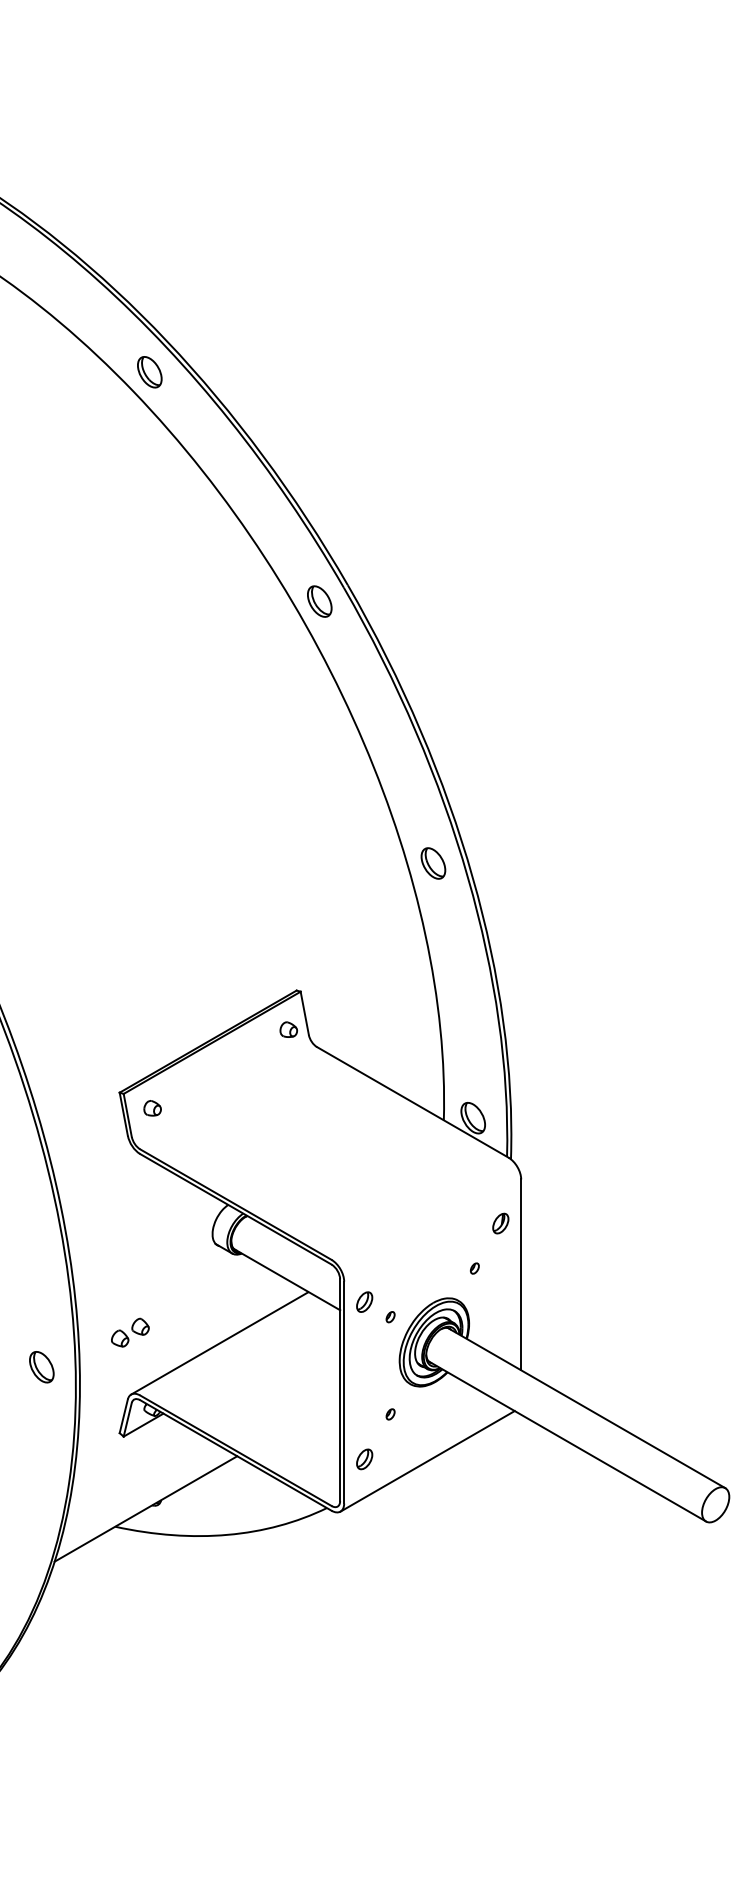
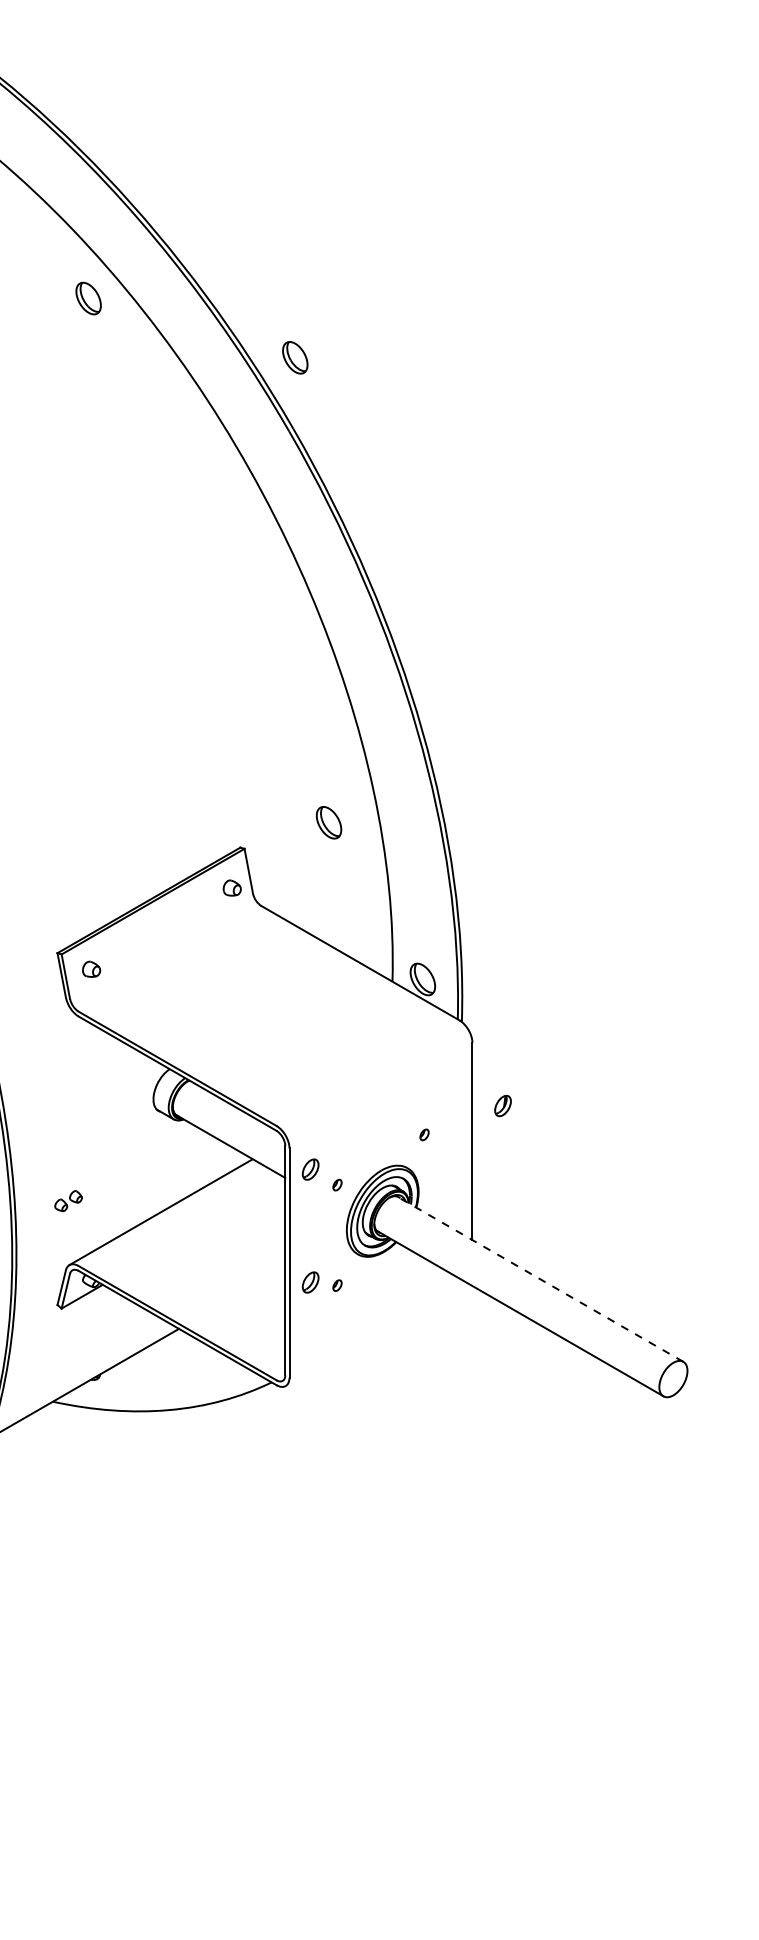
part: (149, 372) -> (88, 298), moved
part: (319, 601) -> (294, 357), moved
part: (433, 863) -> (329, 822), moved
part: (500, 1223) -> (502, 1105), moved
part: (130, 1332) -> (68, 1200), size x0.7
line: (586, 1407) -> (539, 1278), solid -> dashed
part: (364, 1459) -> (310, 1282), moved
line: (427, 1461) -> (375, 1334), removed

